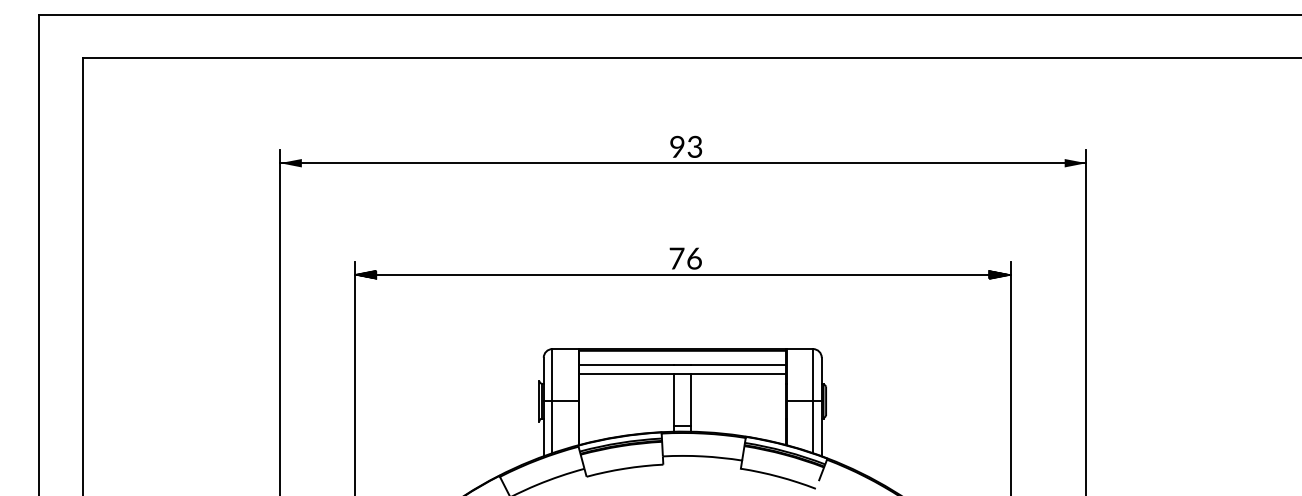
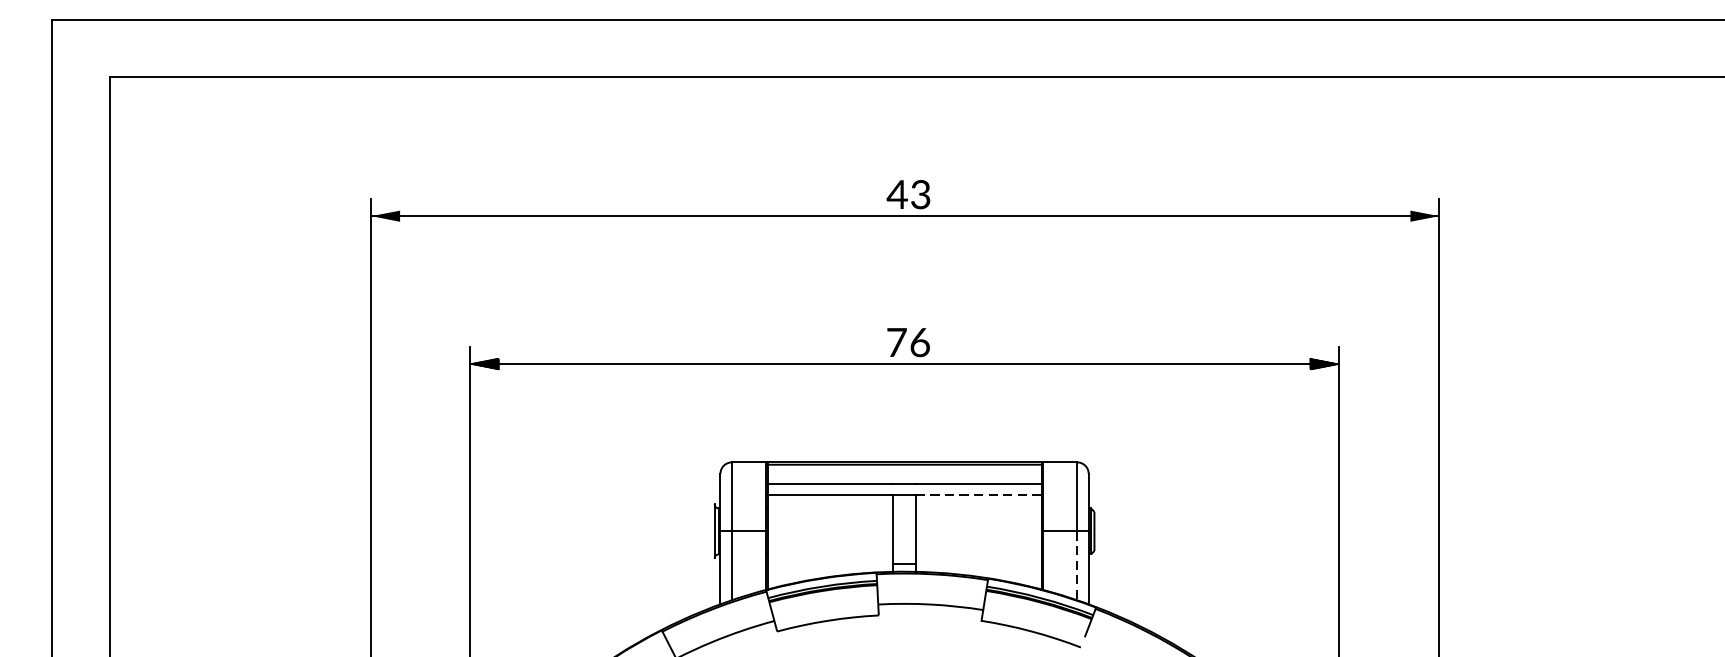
text: (677, 146) -> (897, 194), 93 -> 43
line: (738, 373) -> (978, 494), solid -> dashed
line: (813, 427) -> (1077, 566), solid -> dashed

